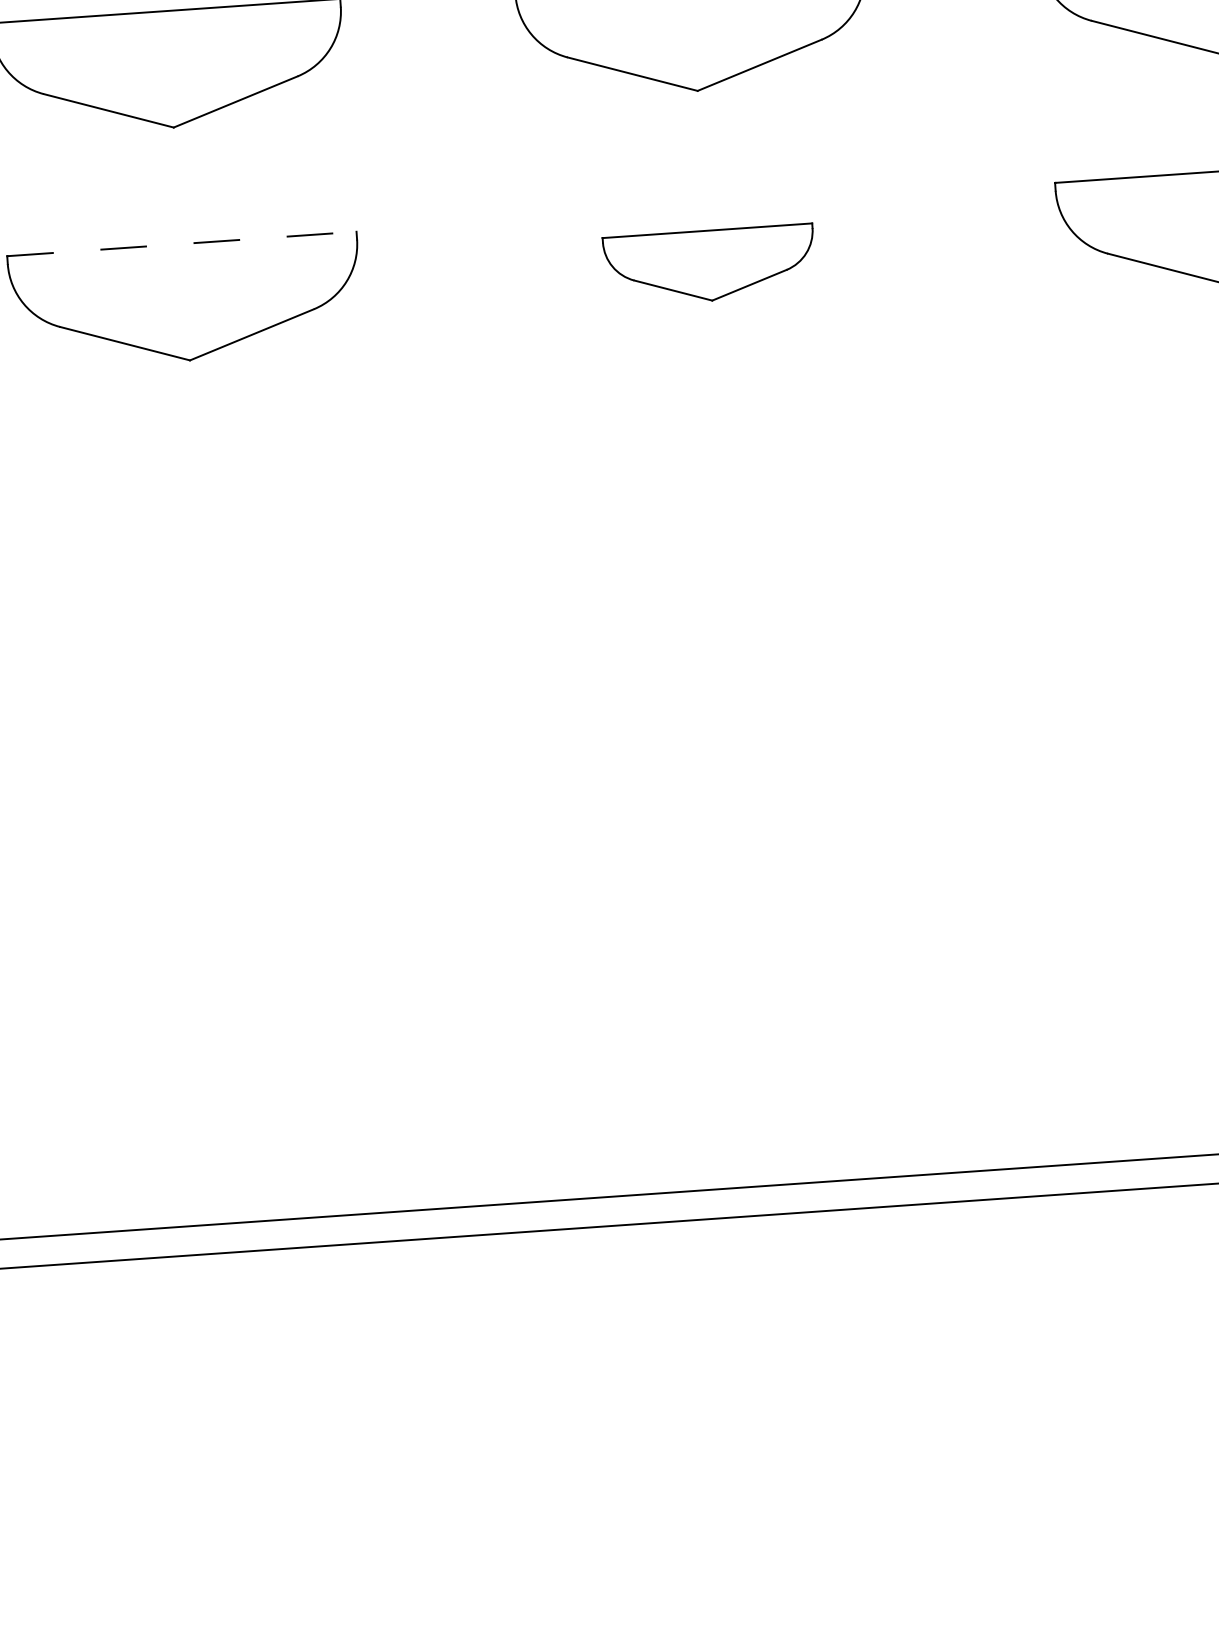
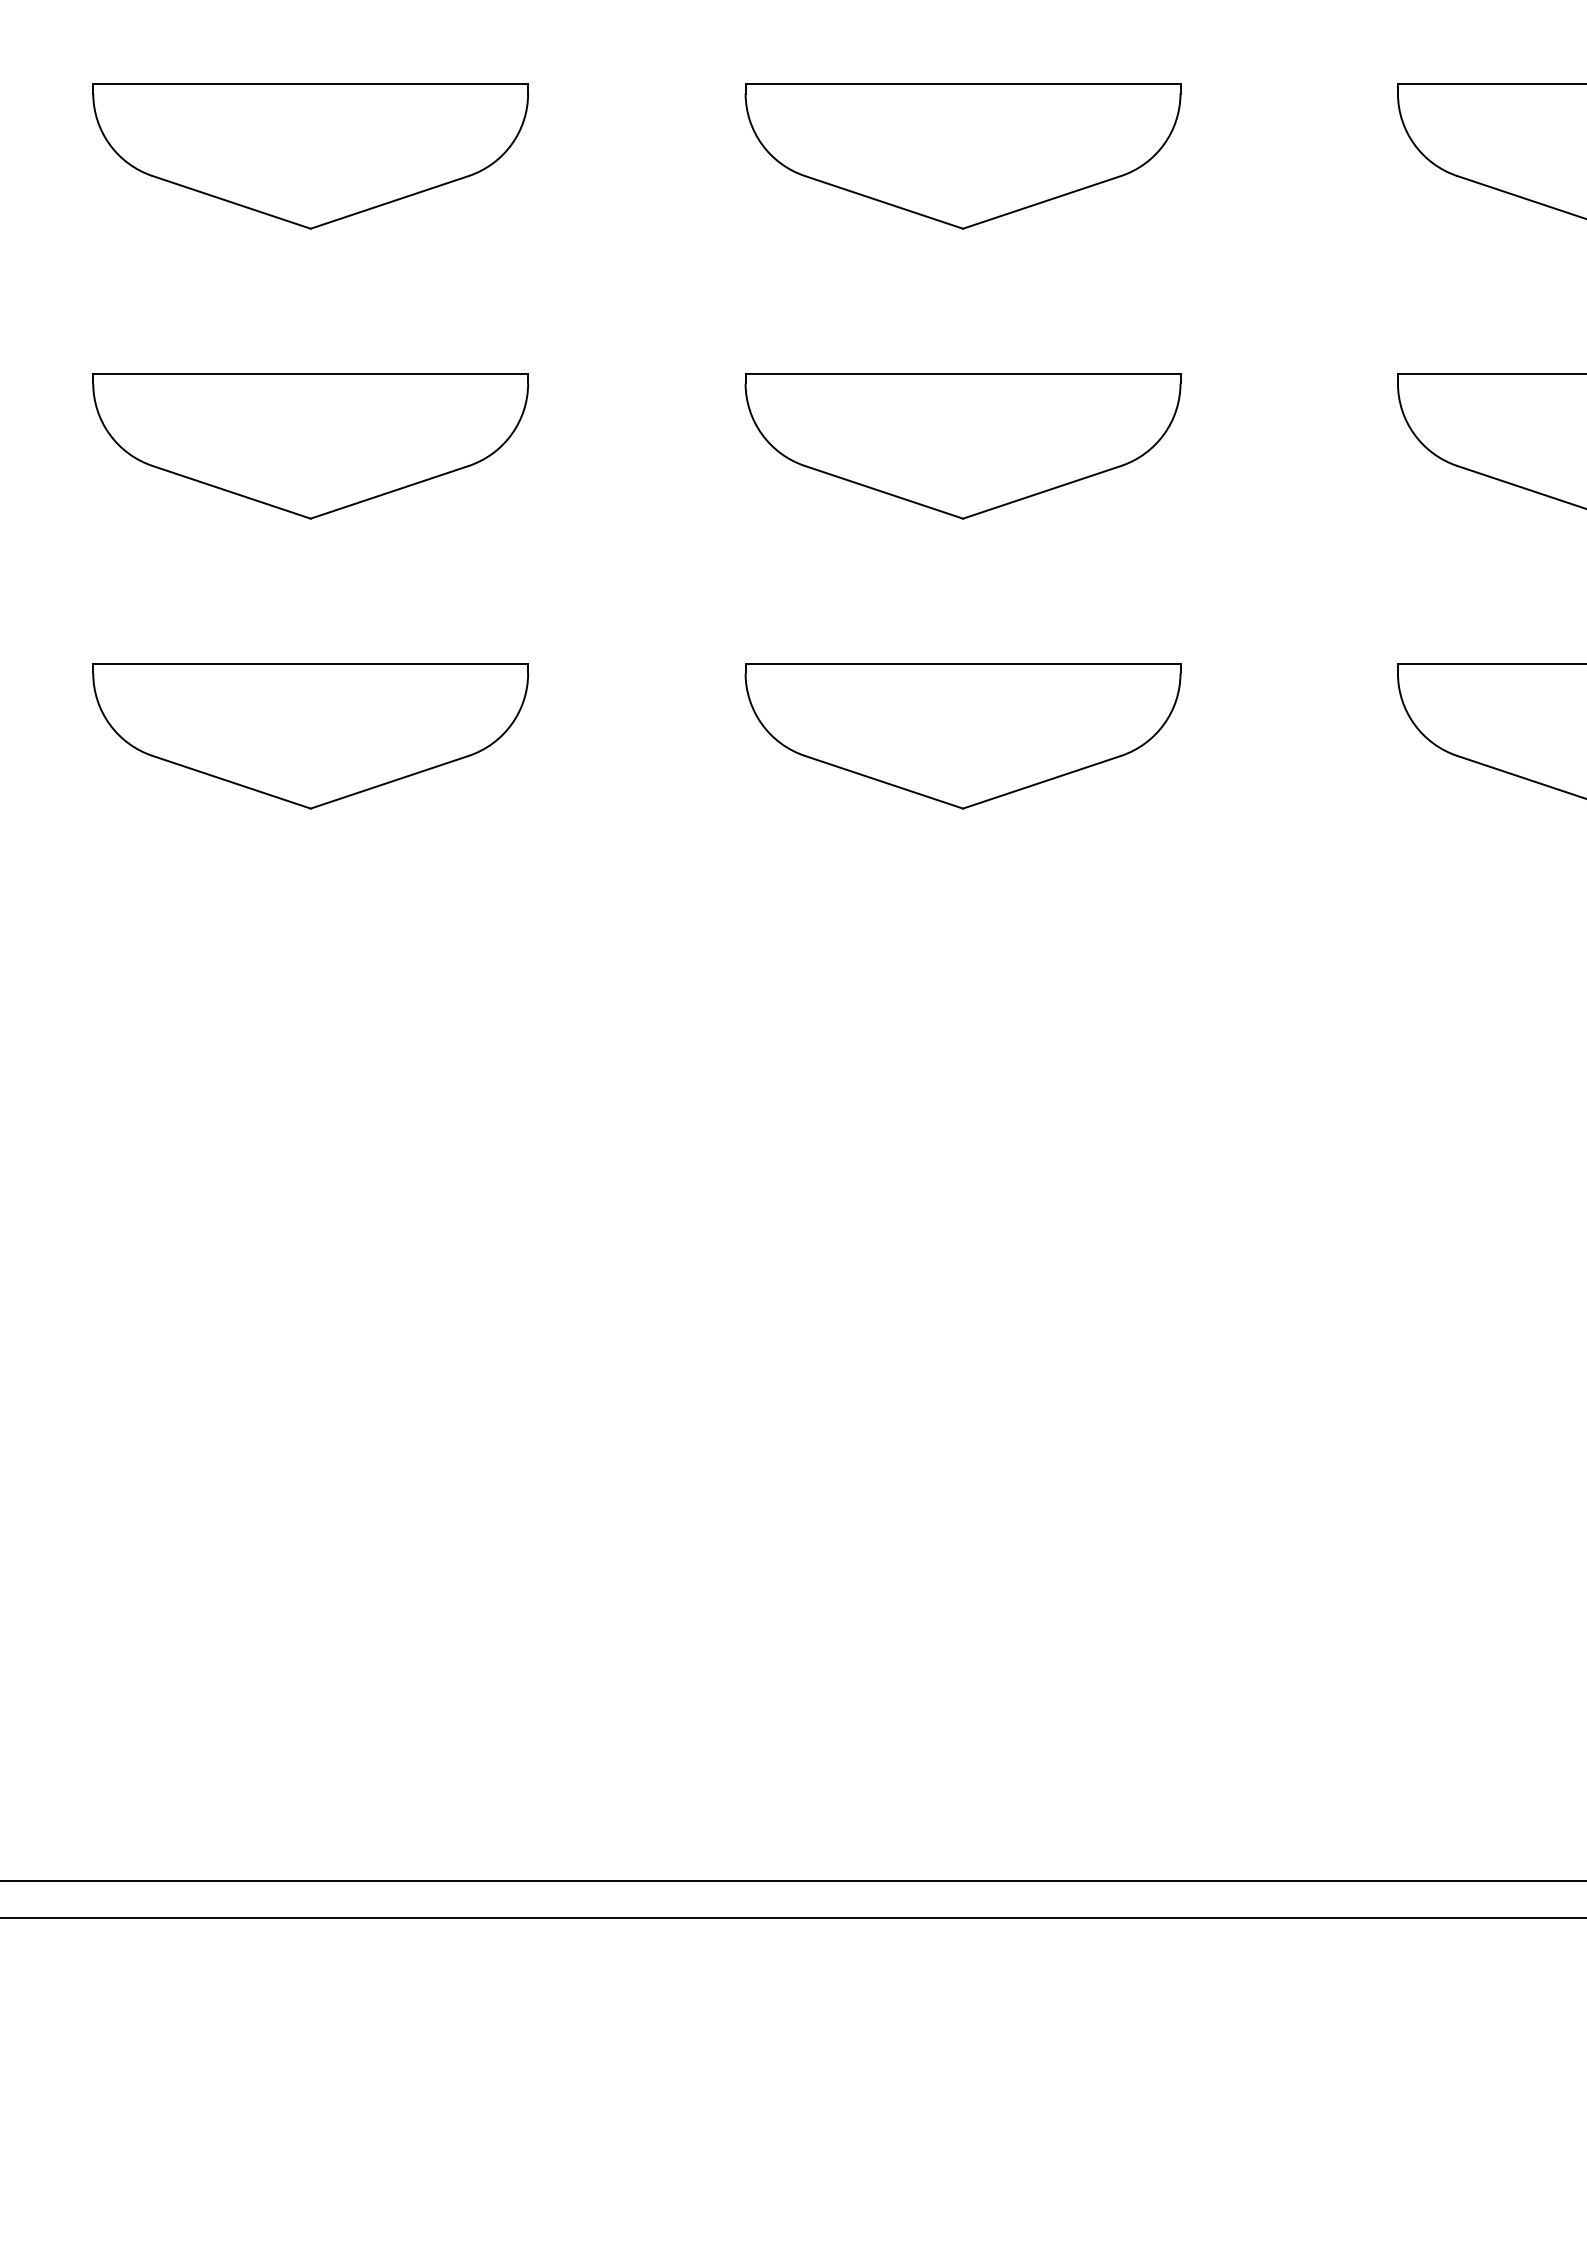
line: (182, 243) -> (311, 663), dashed -> solid
part: (709, 265) -> (962, 736), size x1.67

